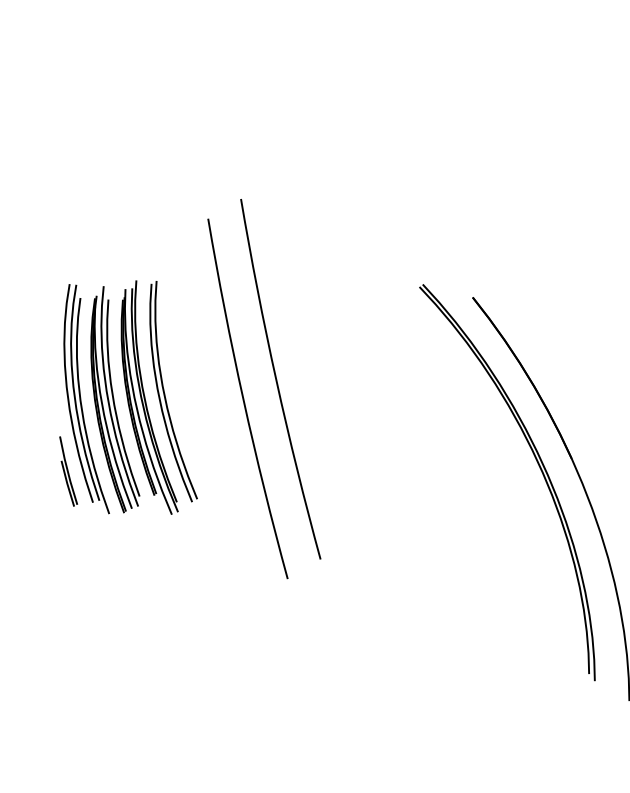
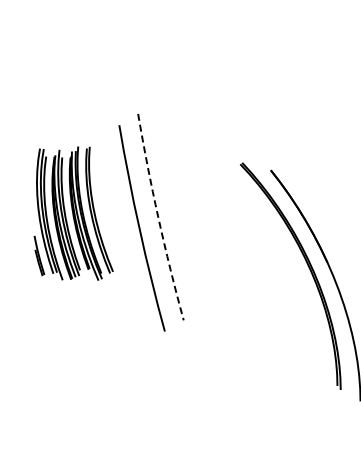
arc: (276, 379) -> (158, 217), solid -> dashed
part: (128, 397) -> (73, 213), moved

